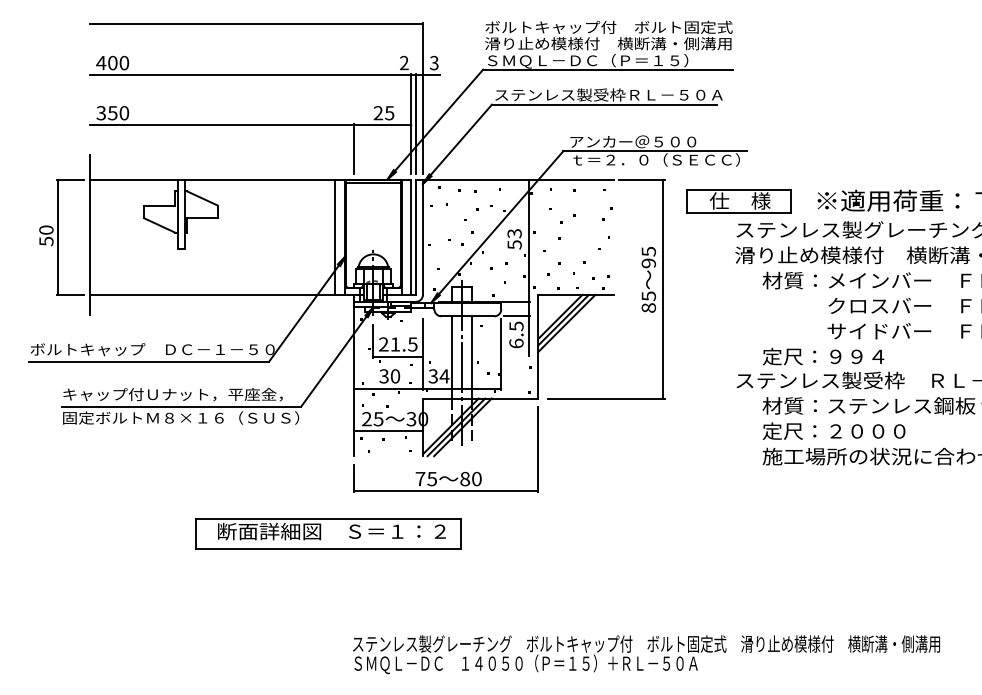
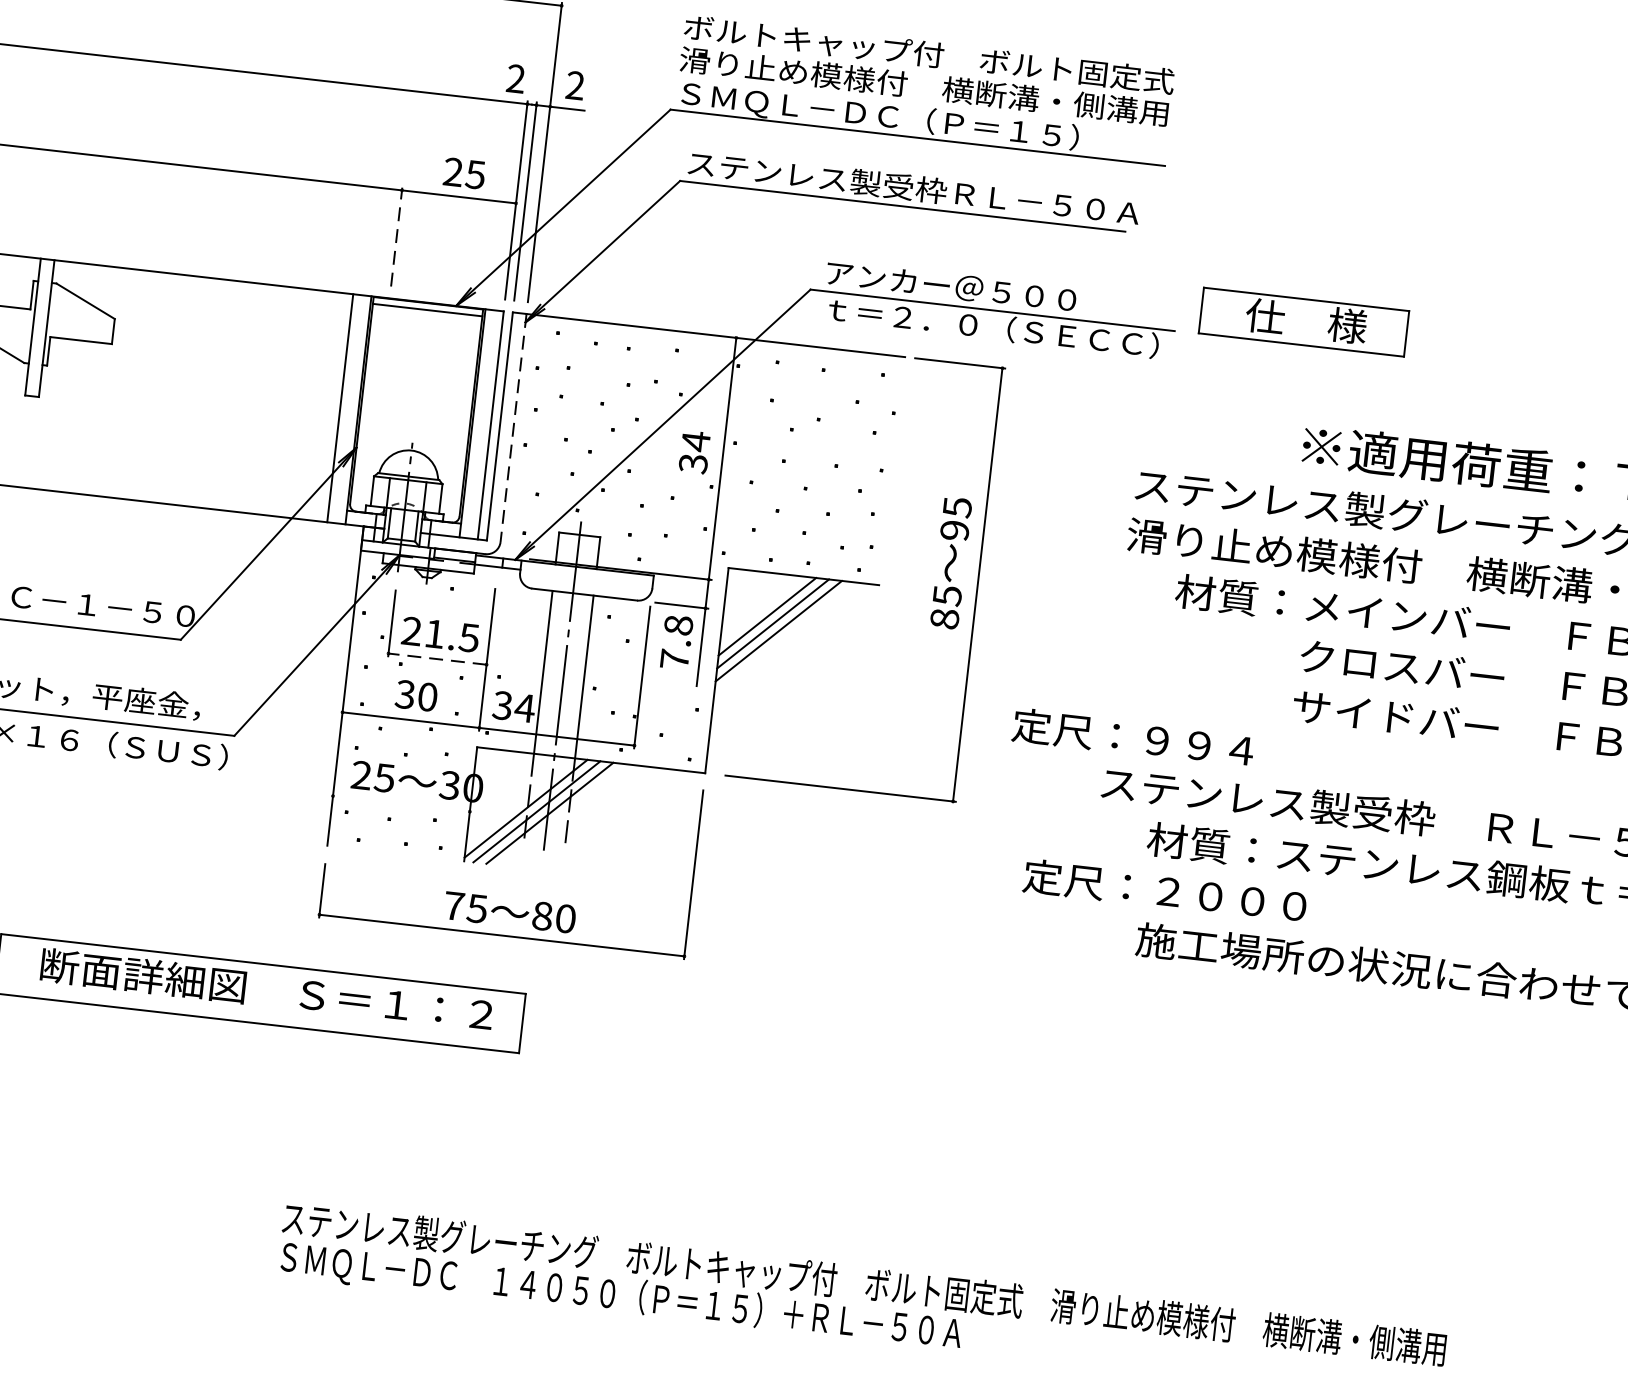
text: (433, 63) -> (573, 86), 3 -> 2
line: (353, 148) -> (396, 236), solid -> dashed
part: (738, 201) -> (1302, 321), moved
line: (422, 237) -> (512, 428), solid -> dashed
text: (514, 238) -> (694, 451), 53 -> 34
text: (516, 334) -> (676, 641), 6.5 -> 7.8
line: (398, 356) -> (438, 658), solid -> dashed
text: (823, 356) -> (1133, 737), moved
text: (833, 430) -> (1163, 889), moved
line: (387, 431) -> (399, 804), removed

